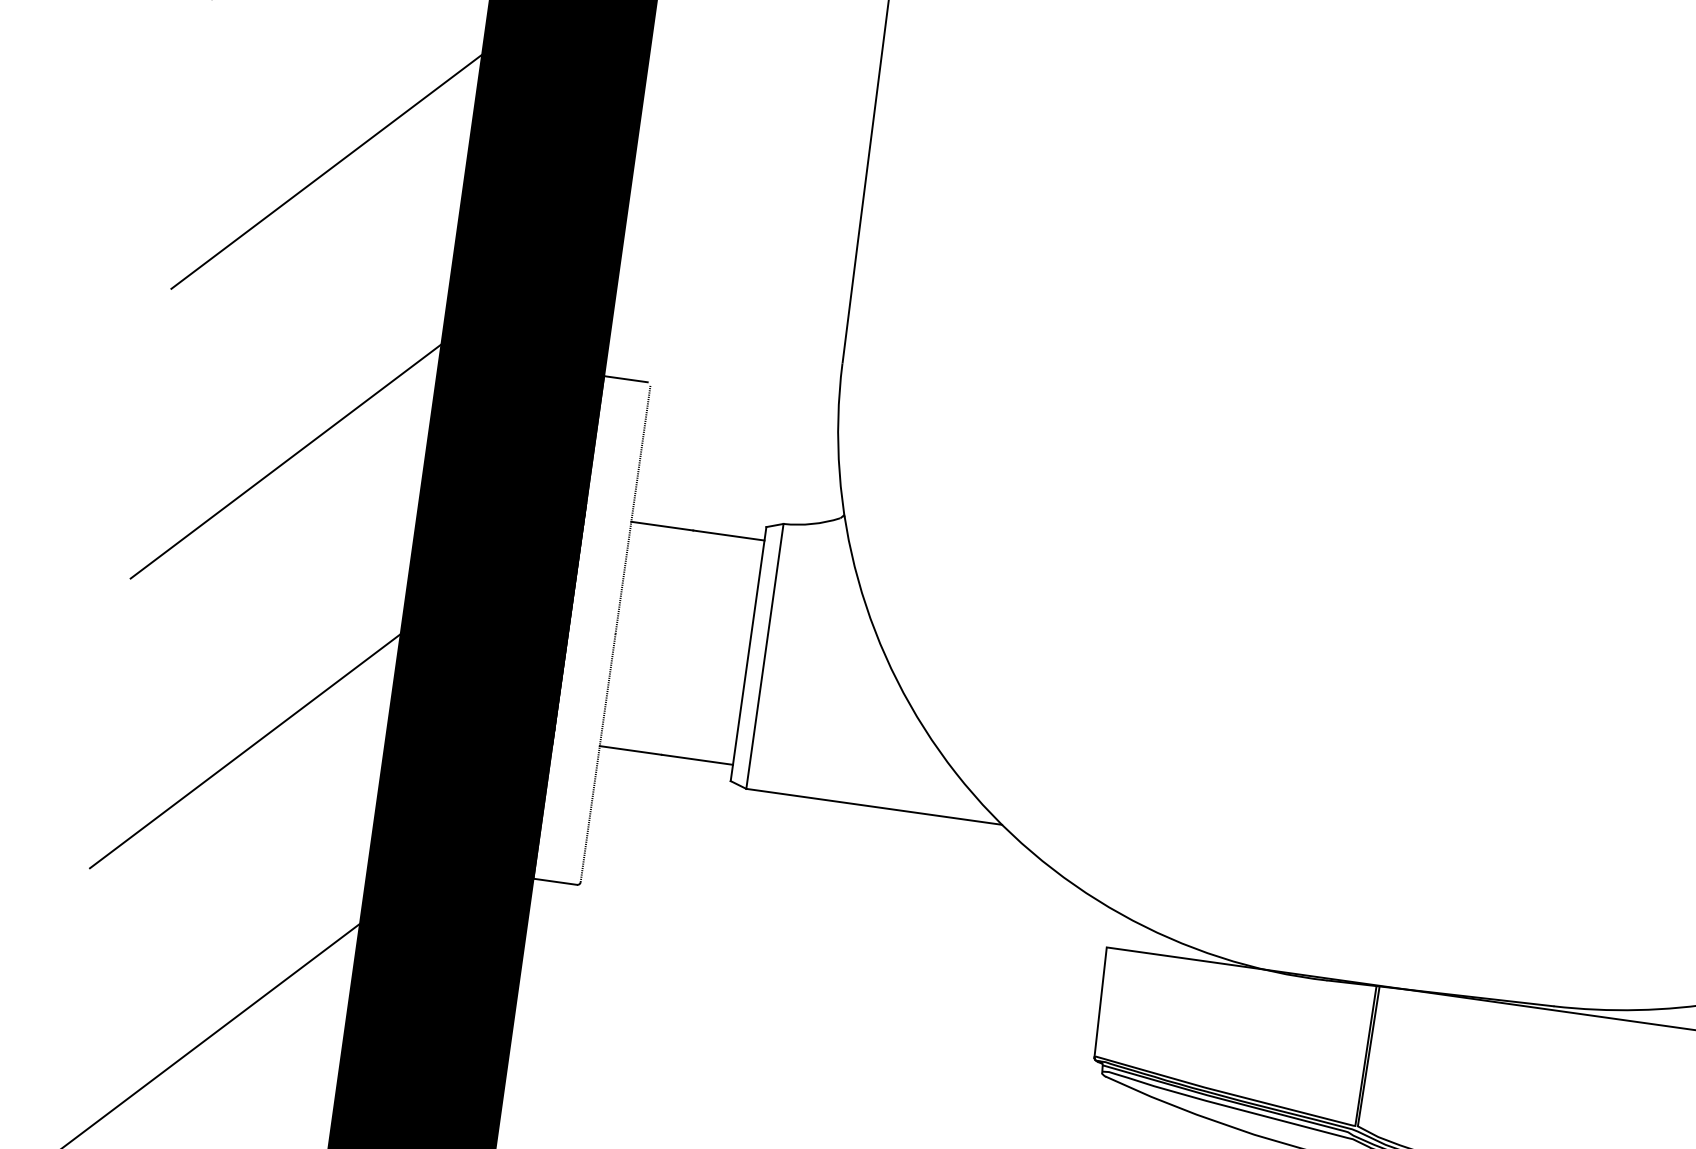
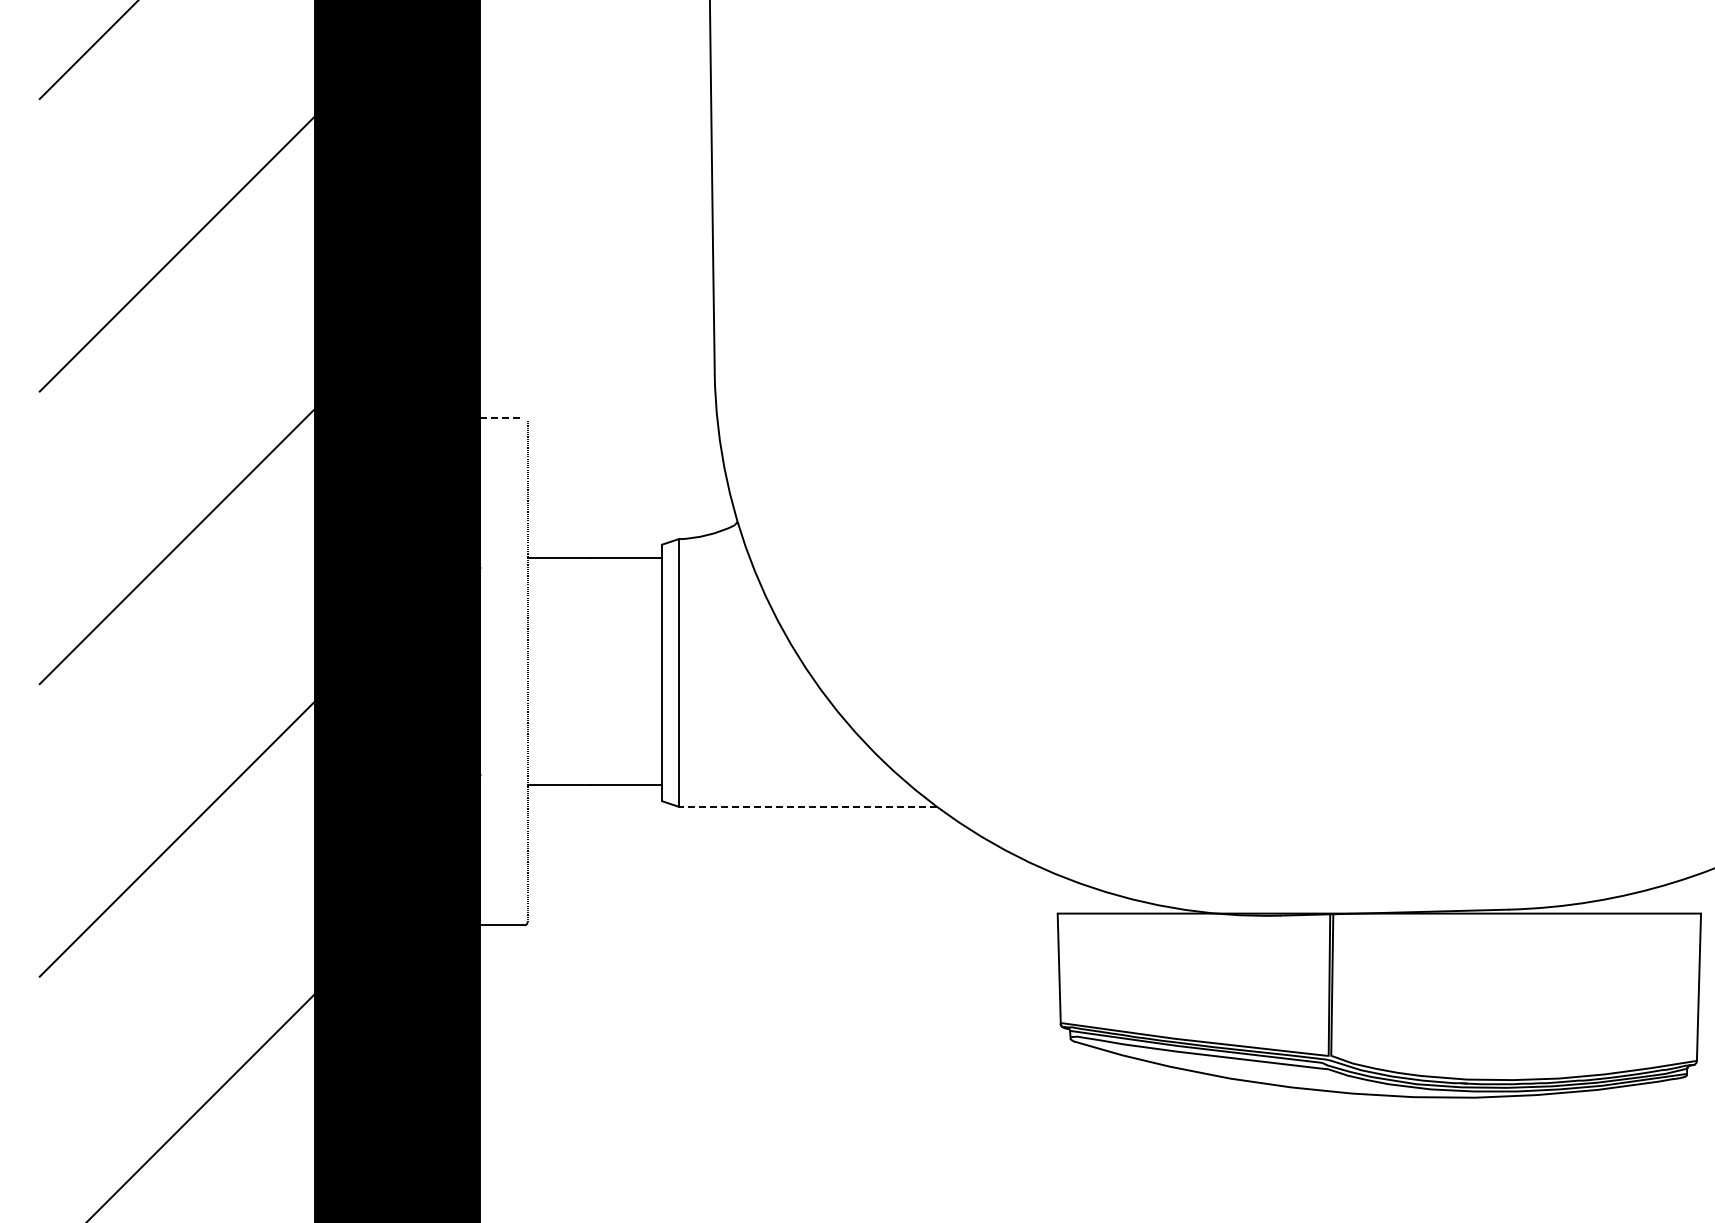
line: (626, 378) -> (502, 417), solid -> dashed
line: (873, 806) -> (807, 806), solid -> dashed

